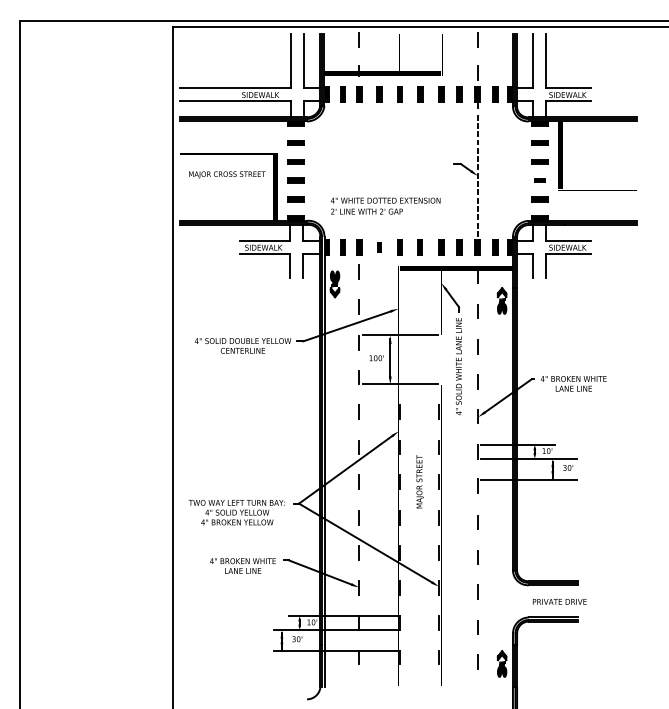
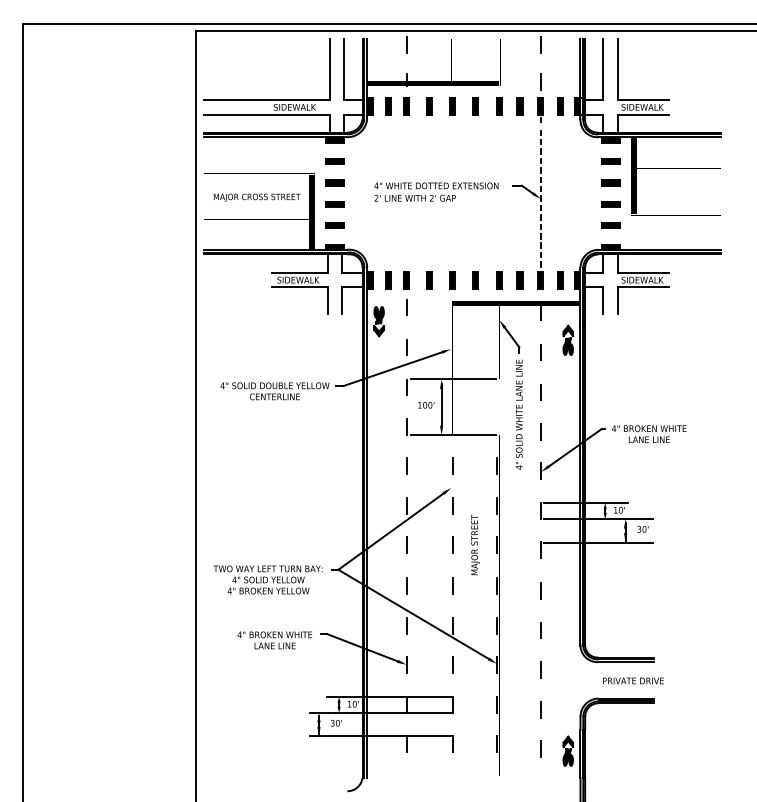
part: (539, 180) -> (610, 204), size x1.67
text: (385, 205) -> (436, 191), moved
part: (379, 248) -> (429, 280), size x1.67

